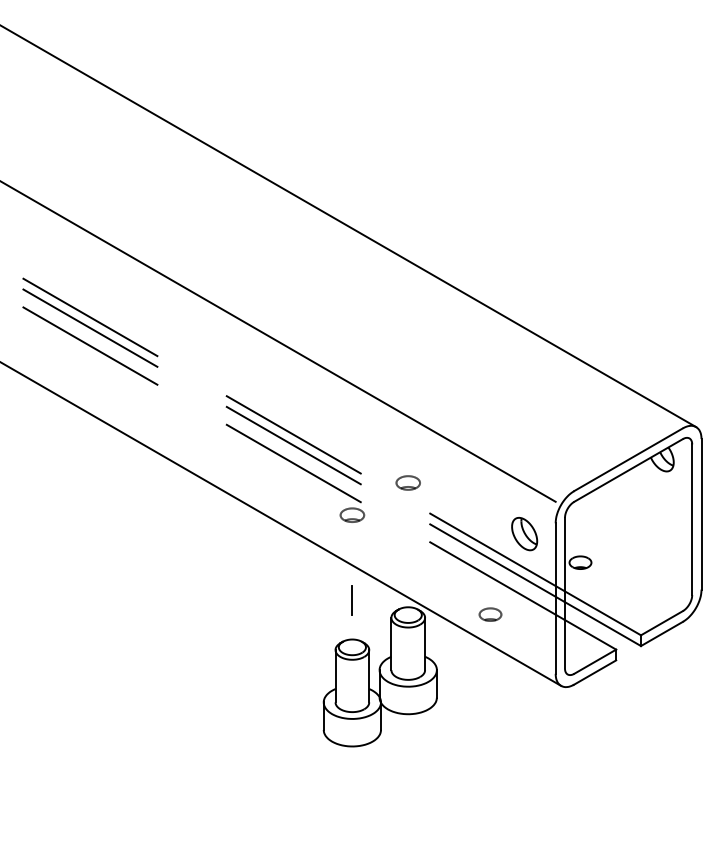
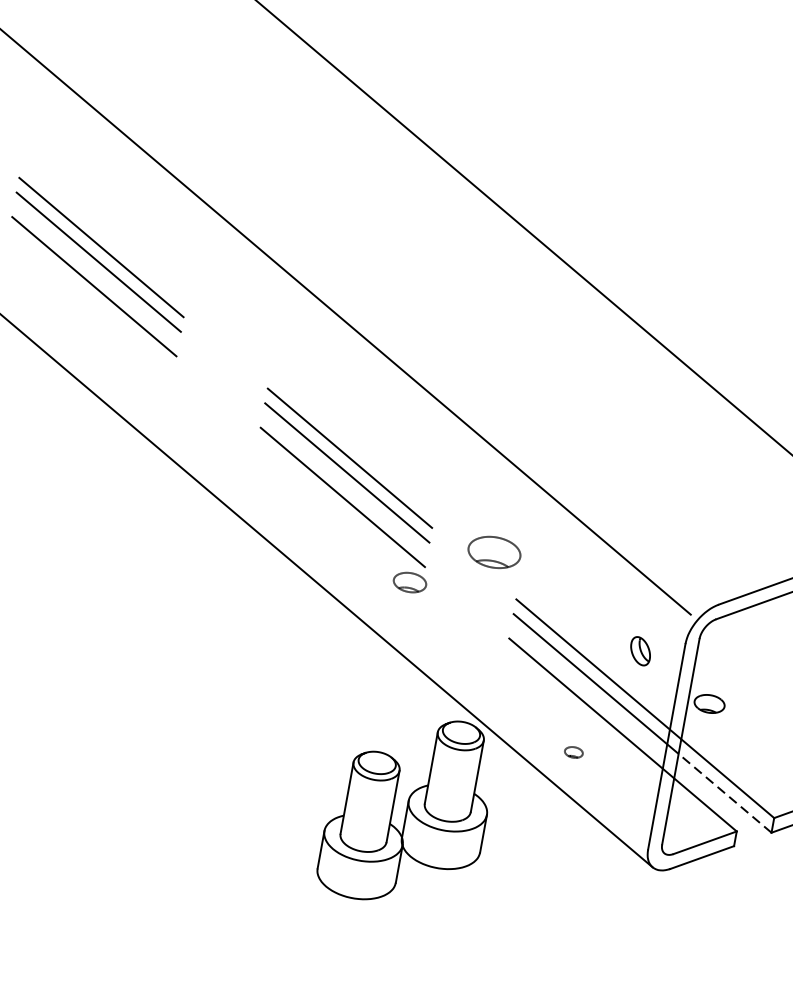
part: (407, 482) -> (493, 551), size x1.6
part: (524, 534) -> (640, 651), size x0.6
line: (352, 600) -> (389, 698), removed
part: (490, 614) -> (573, 752), size x0.6
line: (603, 624) -> (725, 793), solid -> dashed

